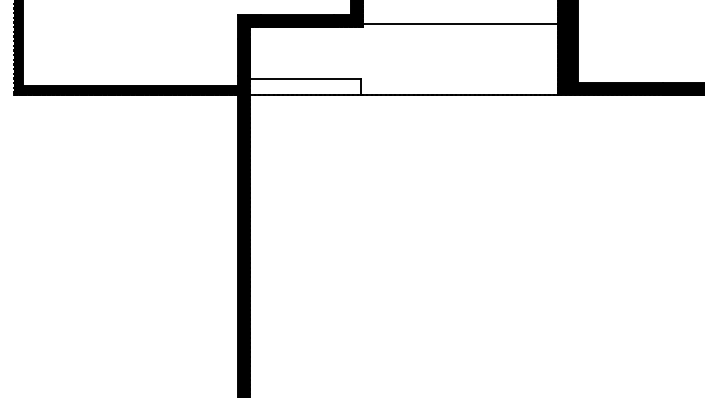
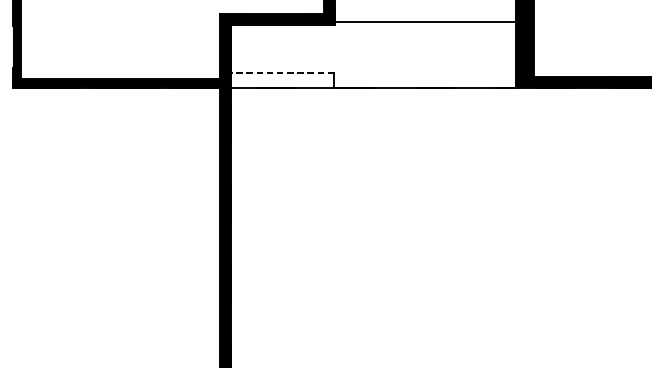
line: (305, 78) -> (282, 72), solid -> dashed

